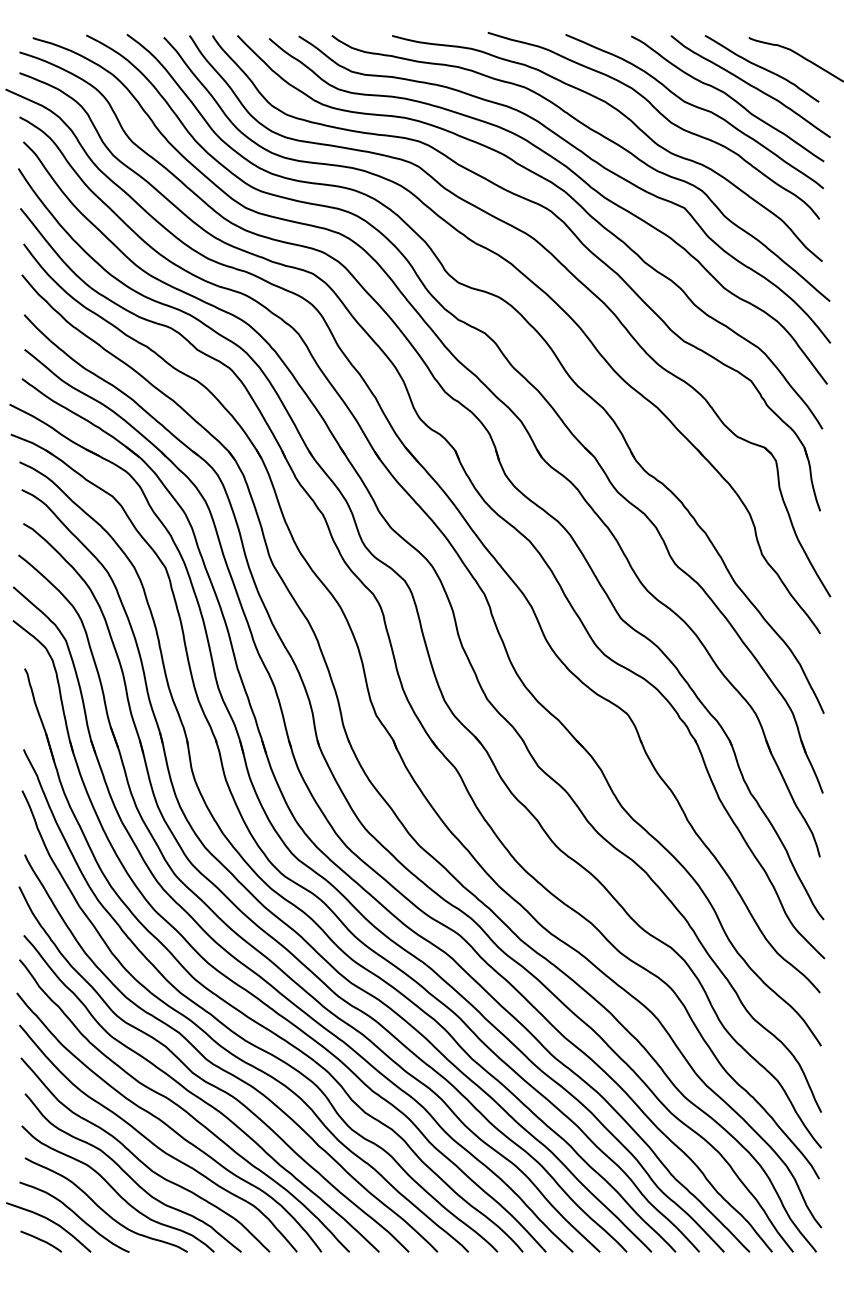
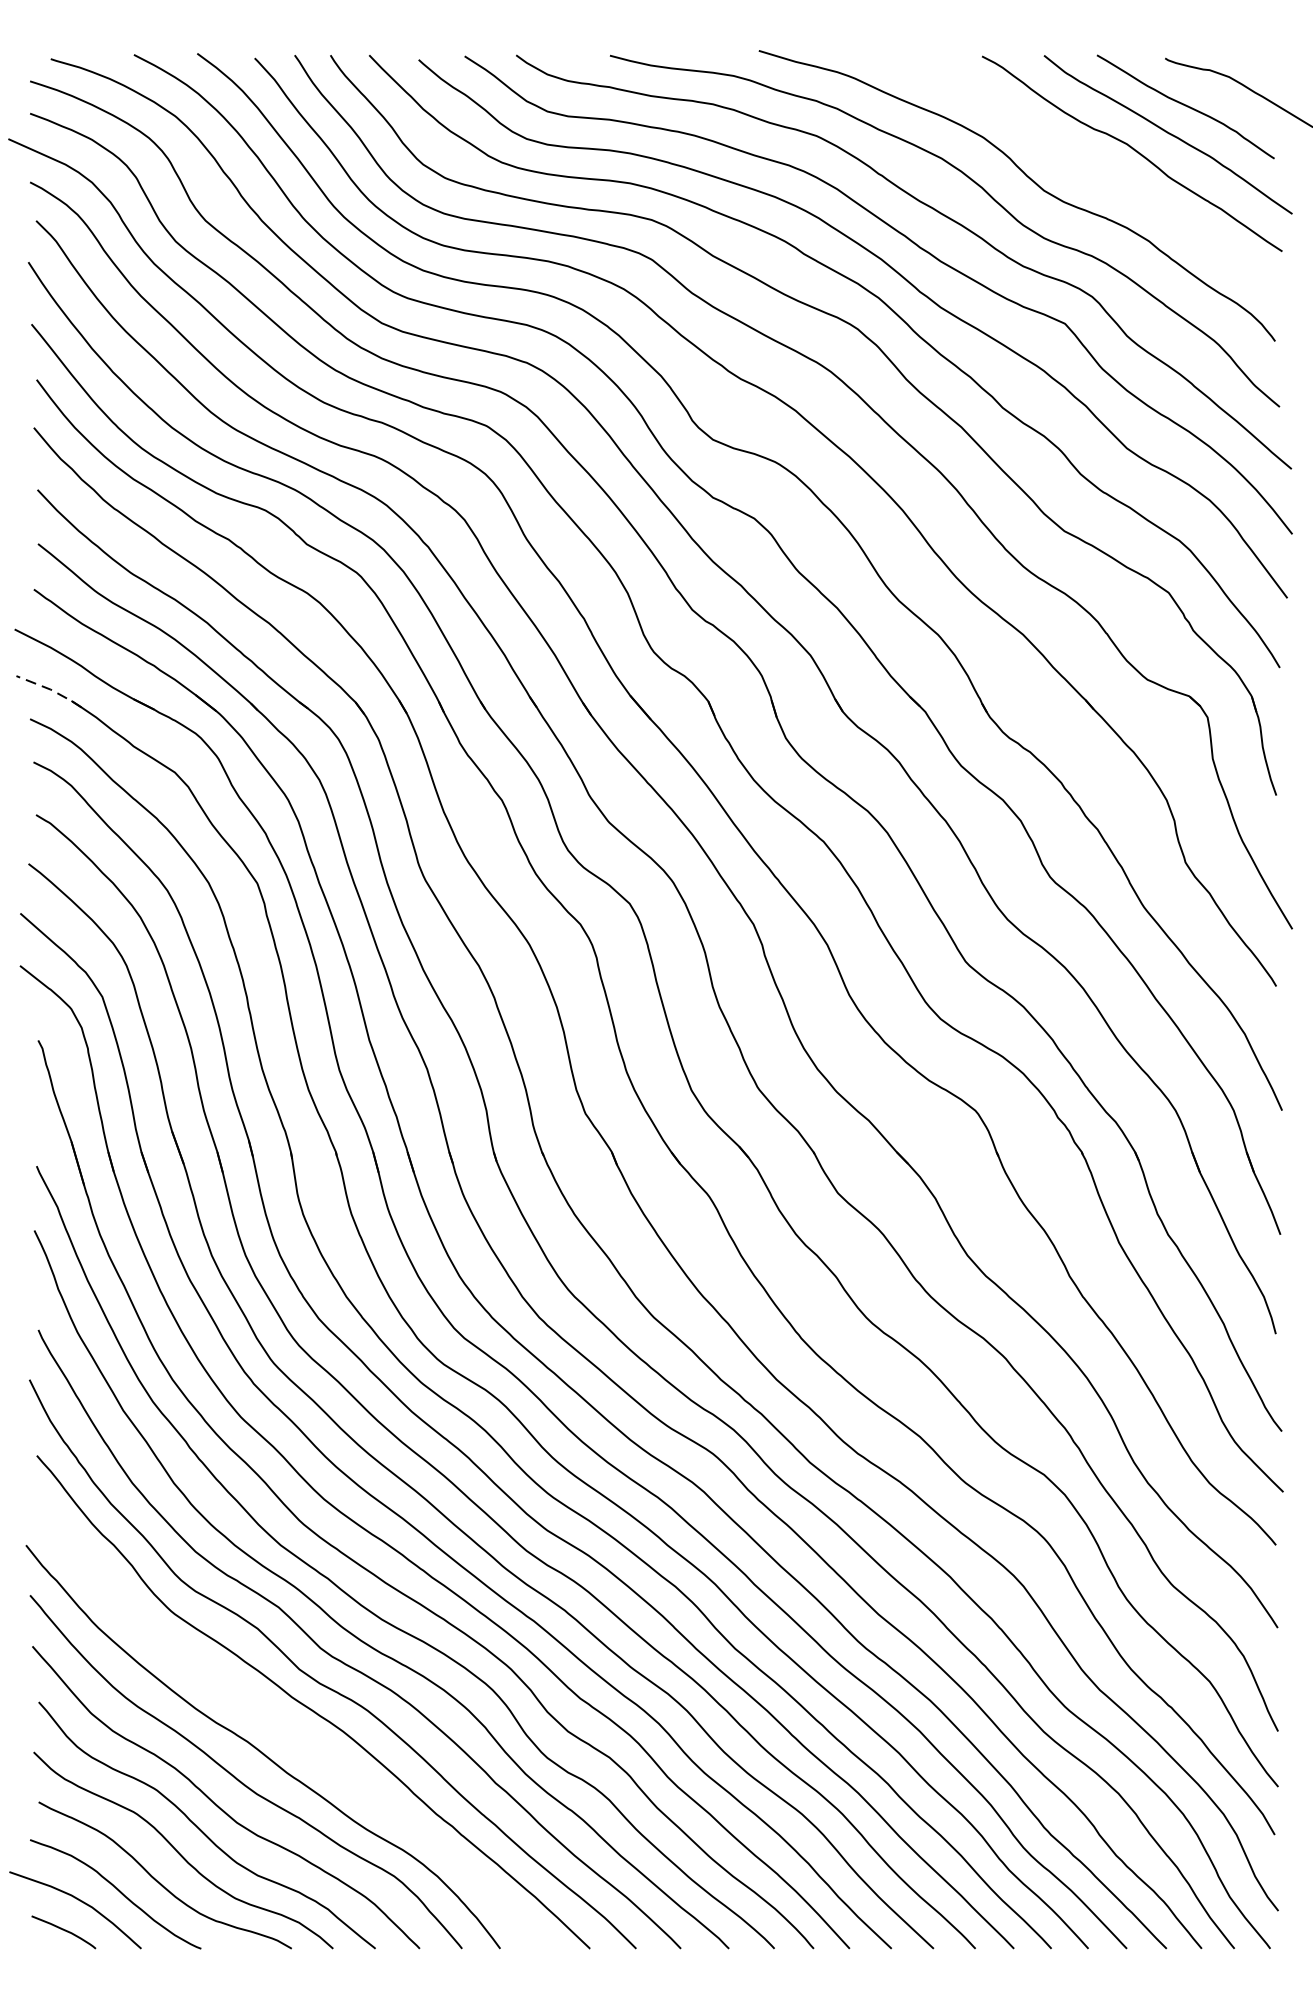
curve: (694, 107) -> (1080, 167), removed
line: (32, 443) -> (50, 690), solid -> dashed
curve: (182, 1107) -> (283, 1723), removed

